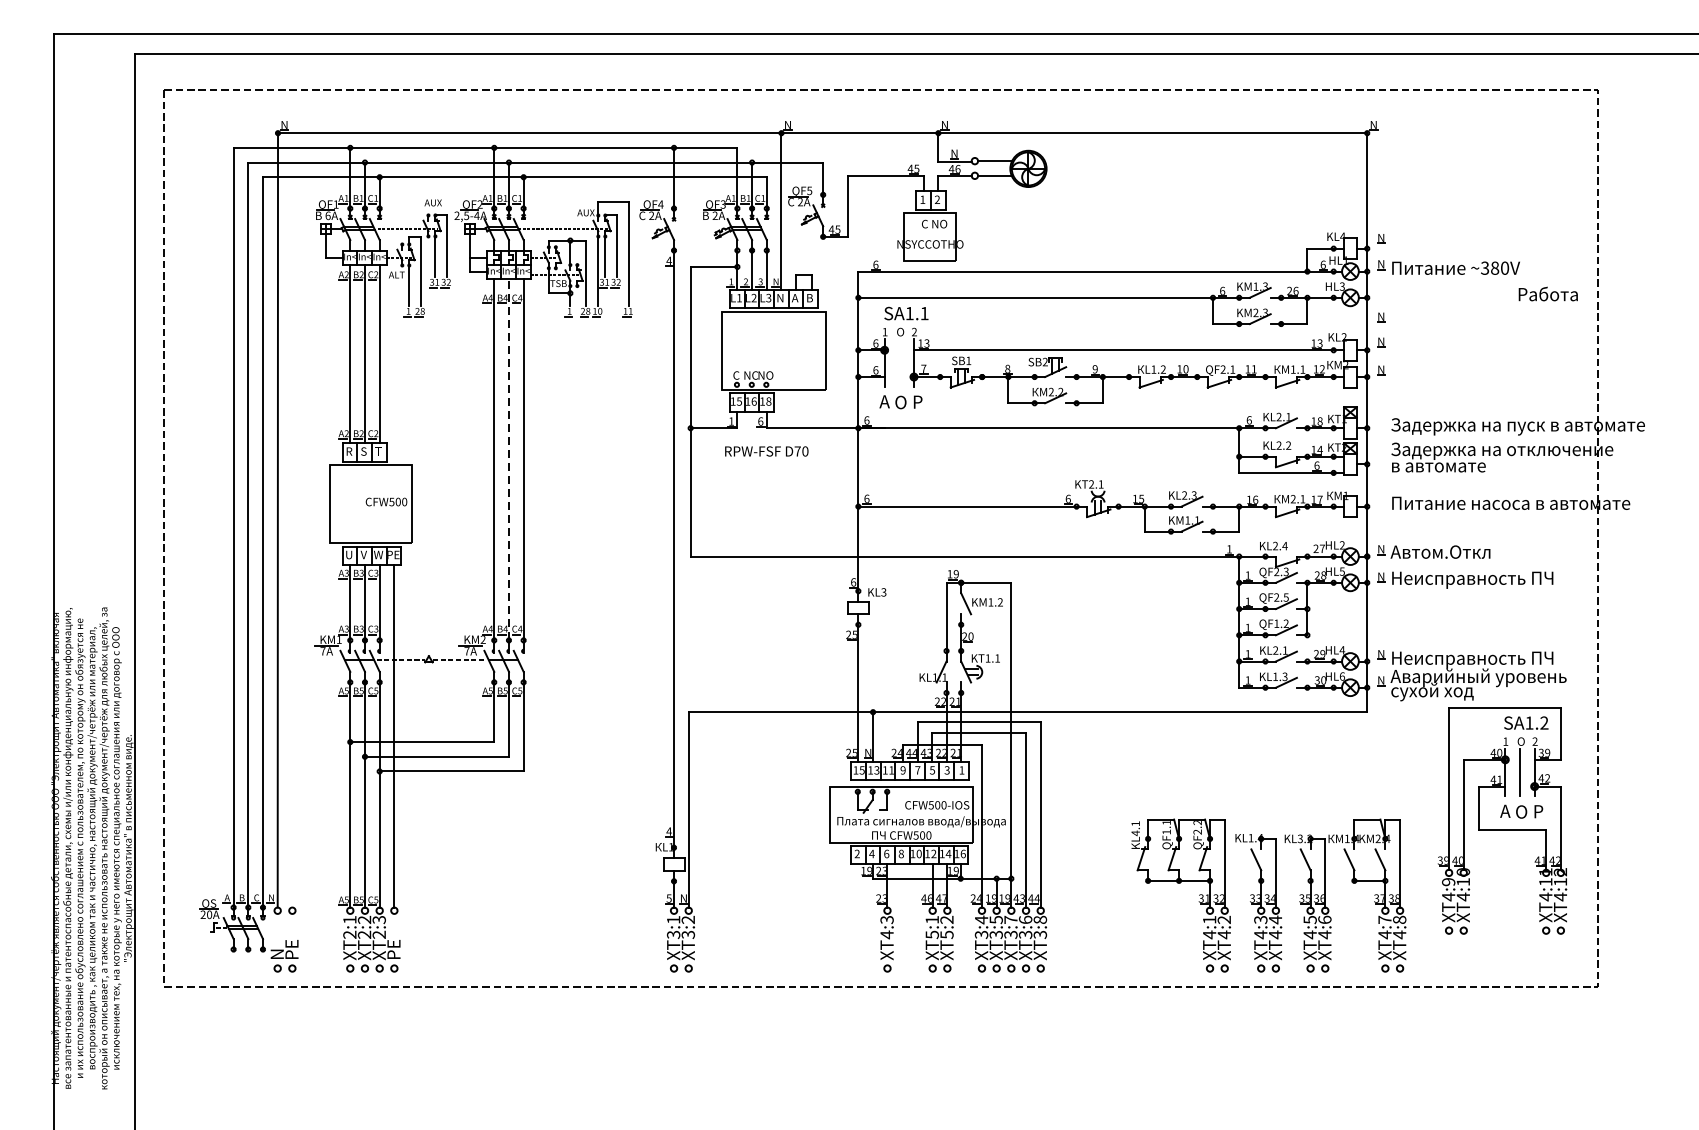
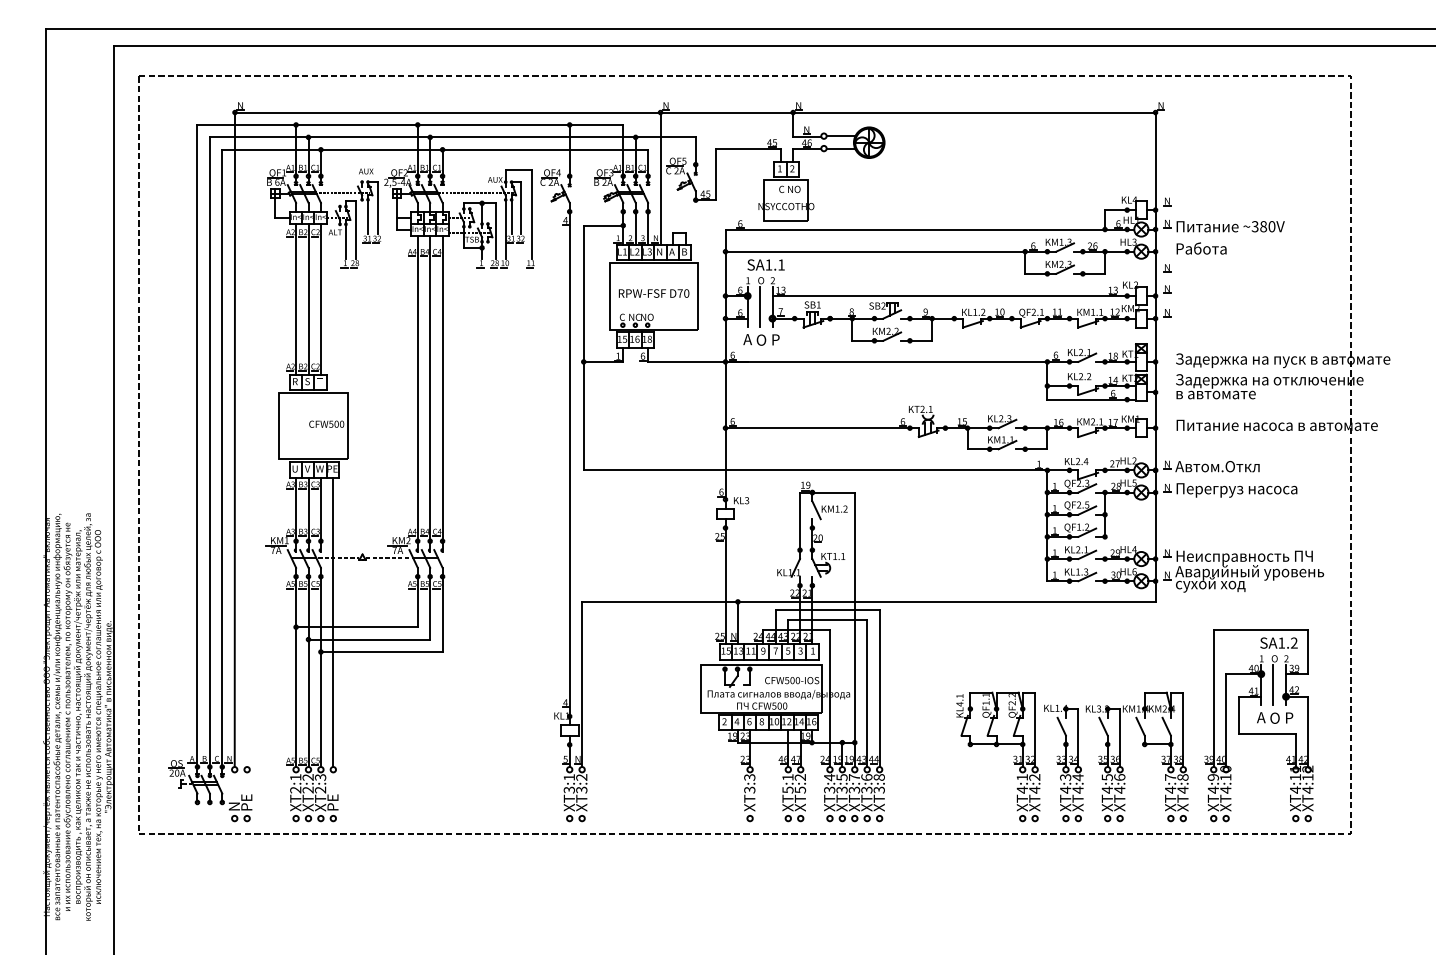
text: (1548, 294) -> (1201, 248), moved
line: (898, 362) -> (759, 306), added
text: (766, 451) -> (653, 293), moved
line: (509, 459) -> (430, 388), dashed -> solid
text: (1473, 580) -> (1245, 490), Неисправность ПЧ -> Перегруз насоса
part: (1502, 820) -> (1258, 725), moved
text: (886, 934) -> (749, 789), XT4:3 -> XT3:3

